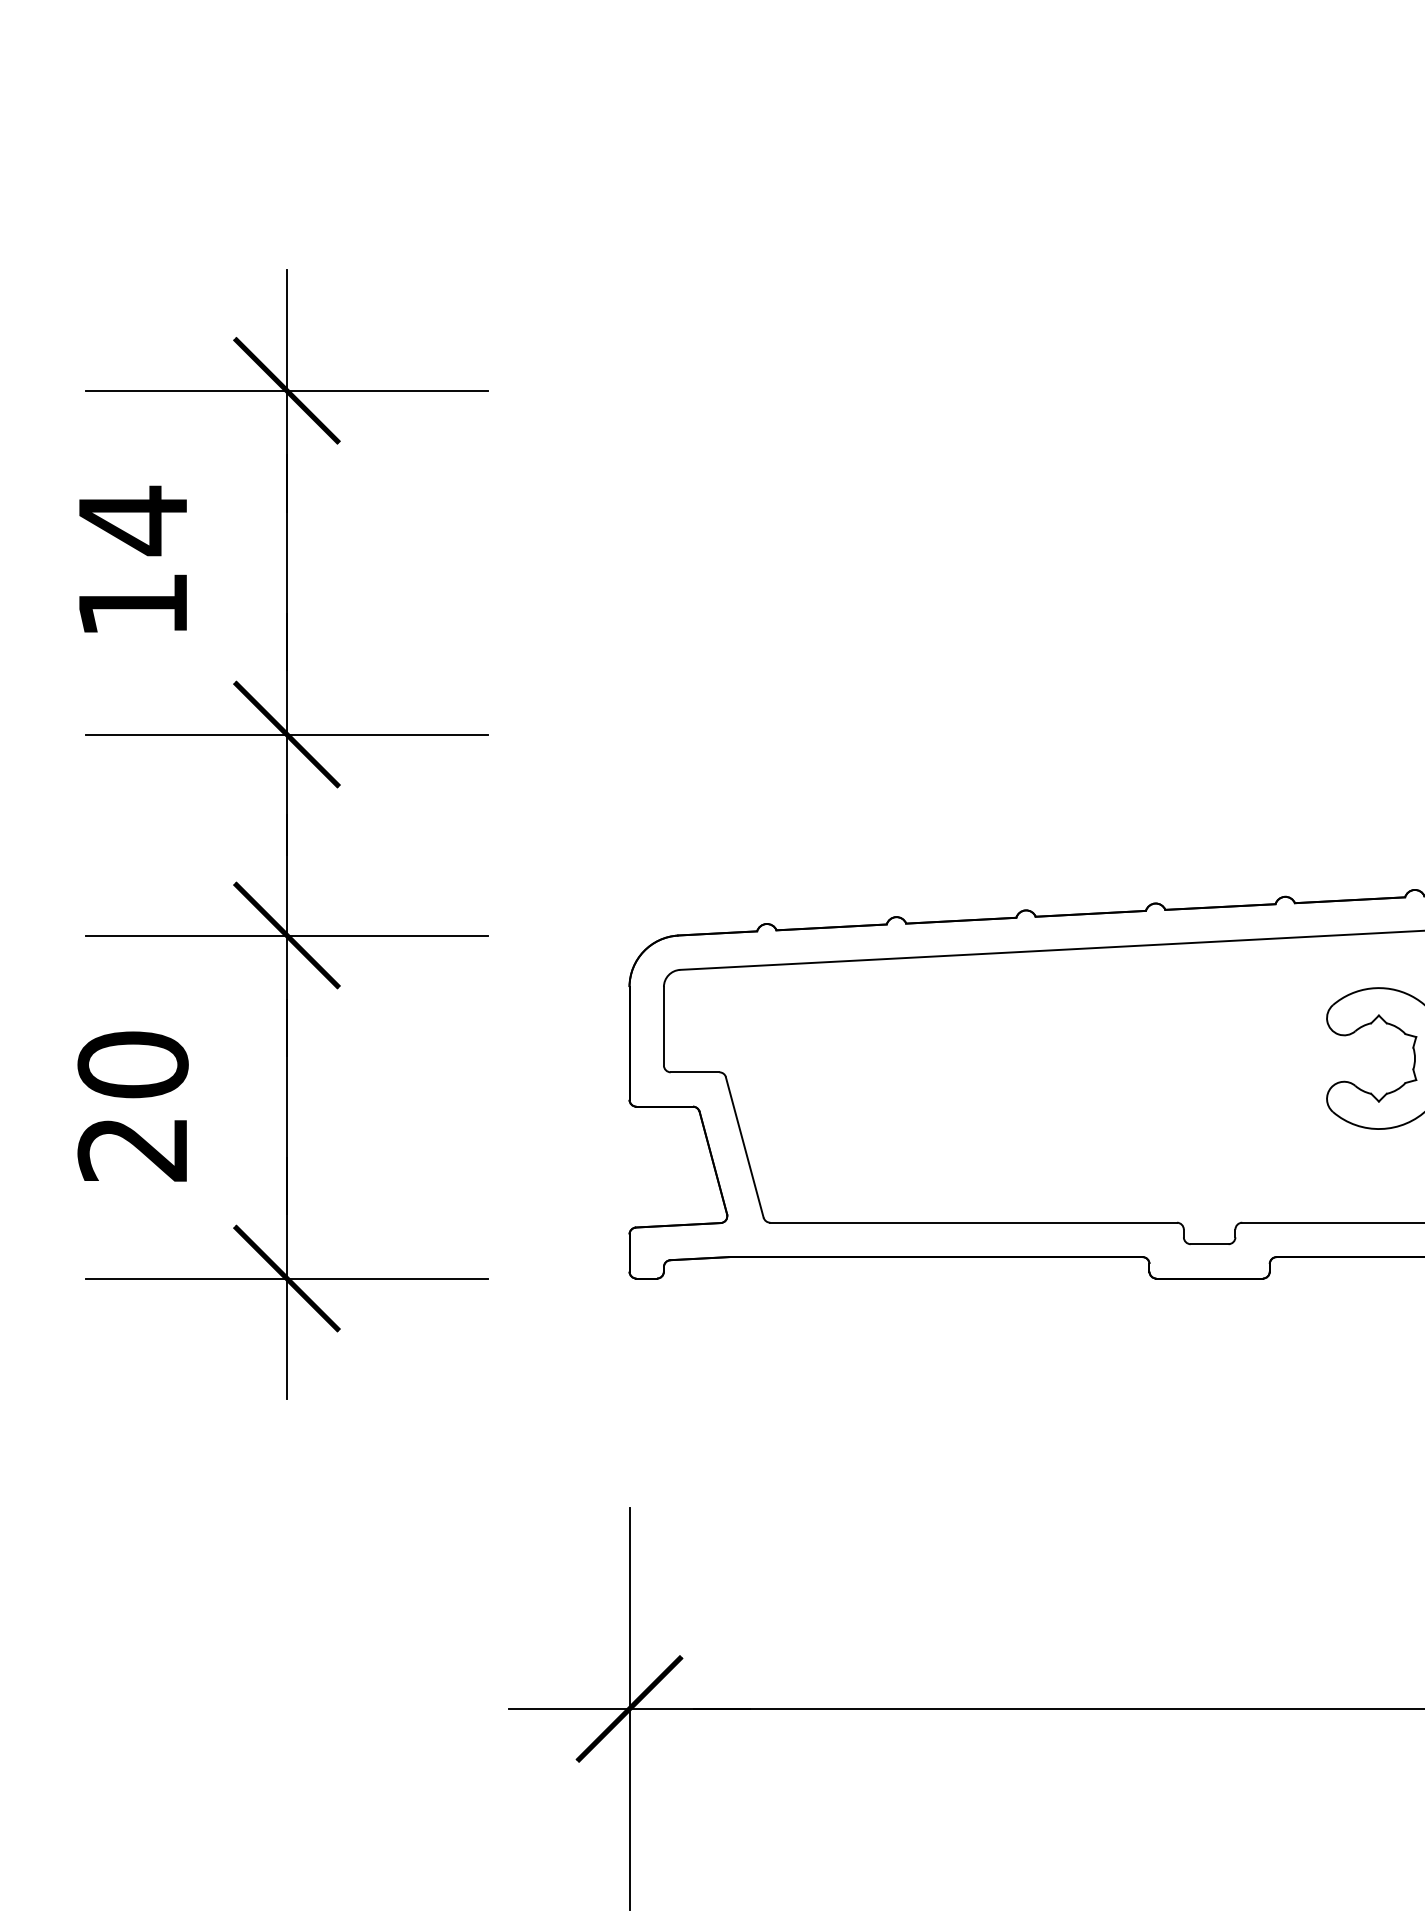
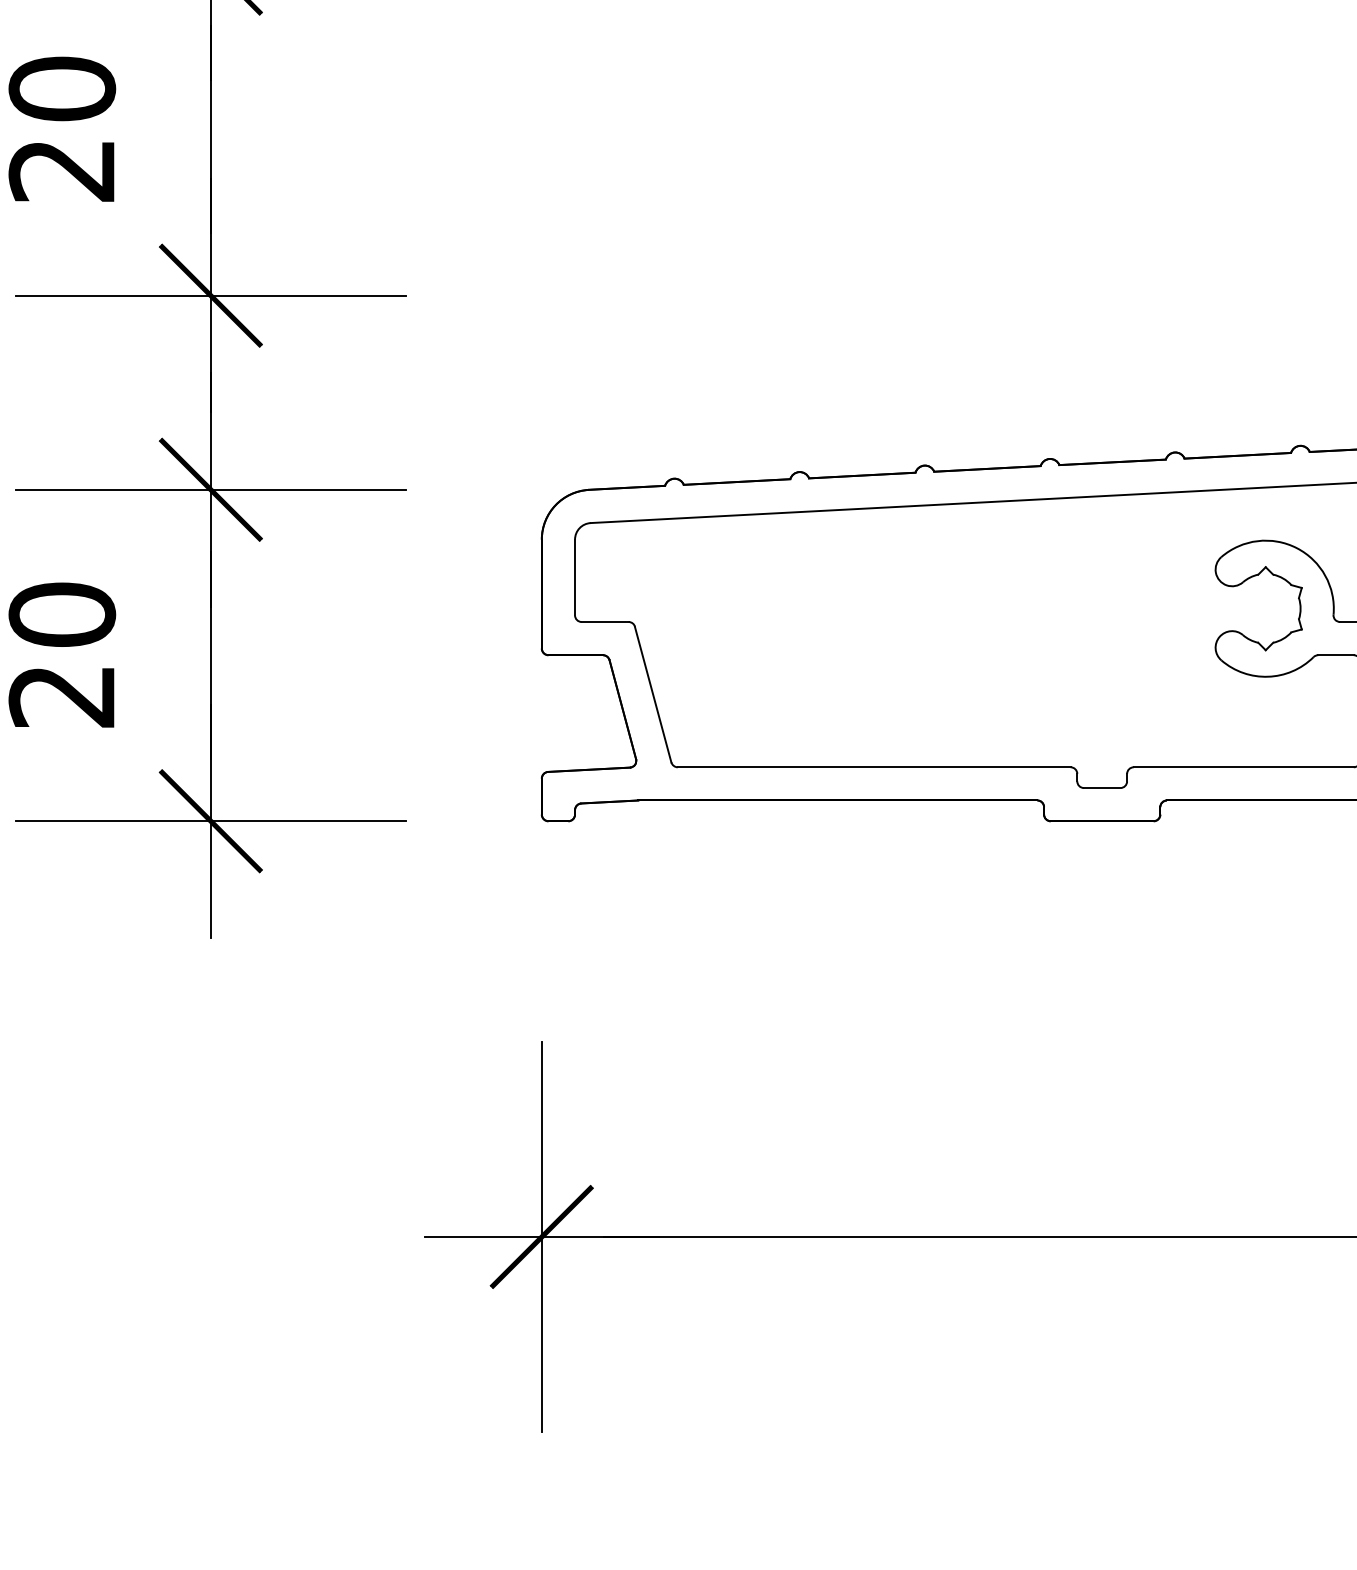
text: (132, 561) -> (61, 128), 14 -> 20

